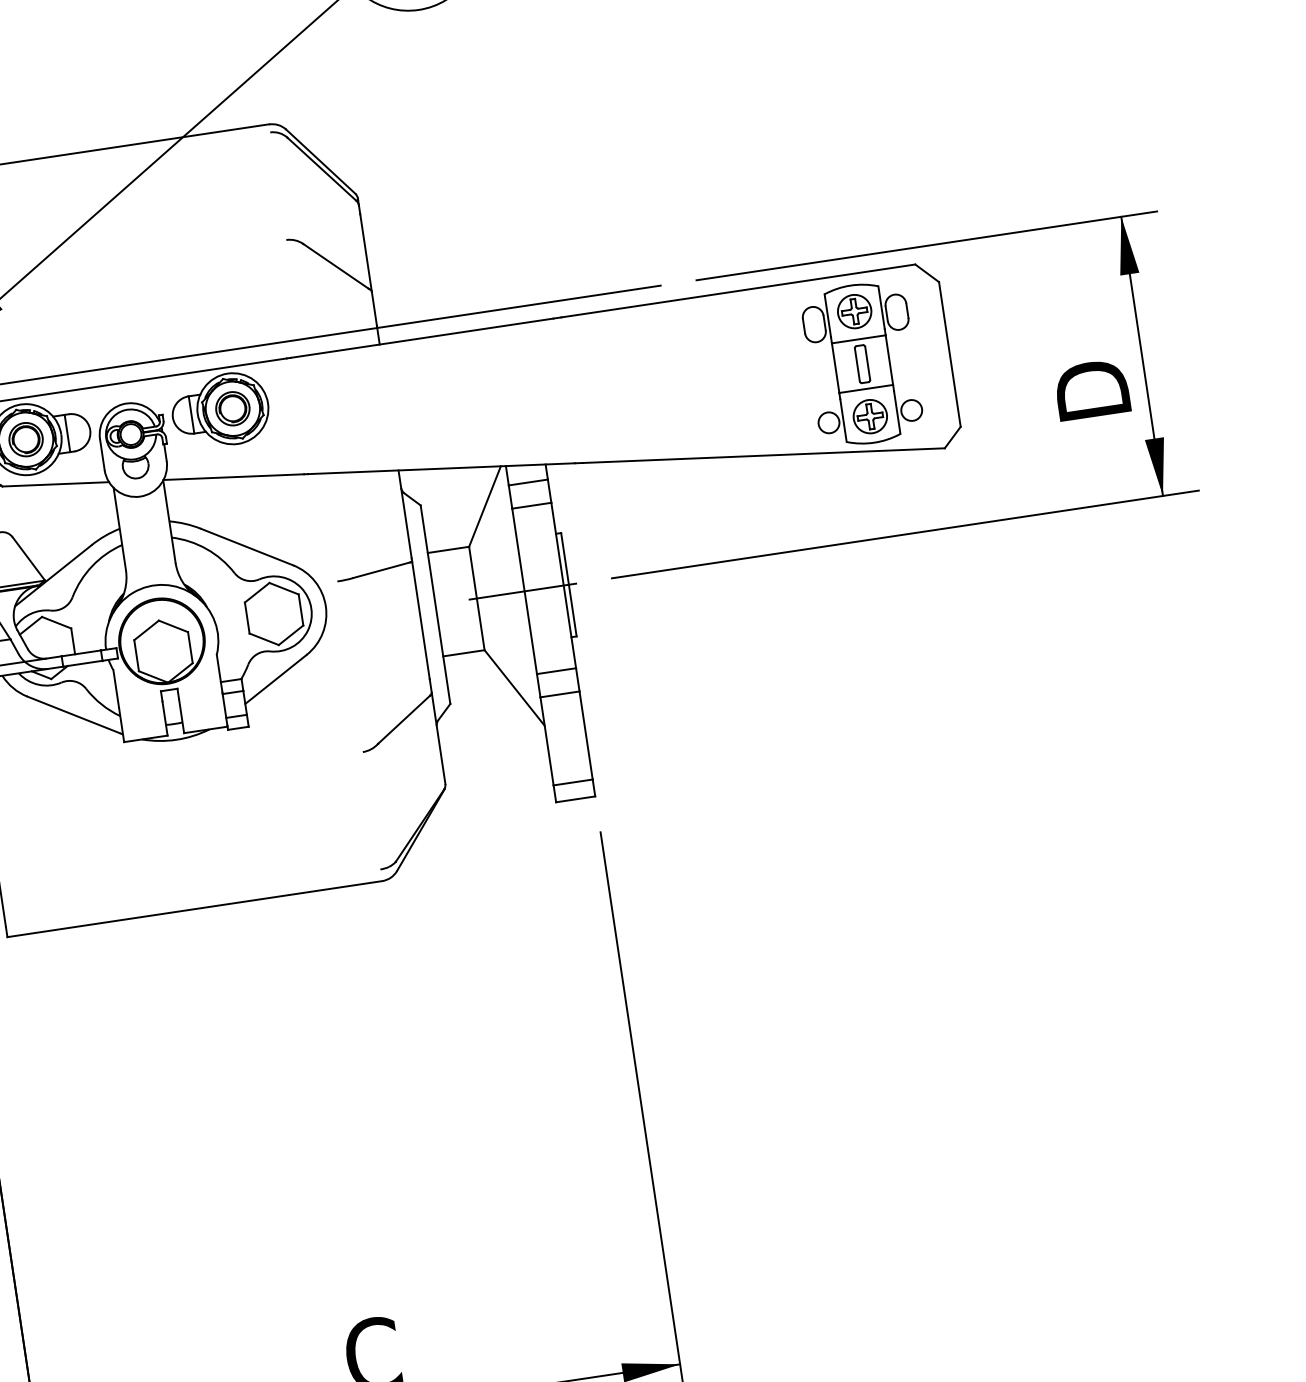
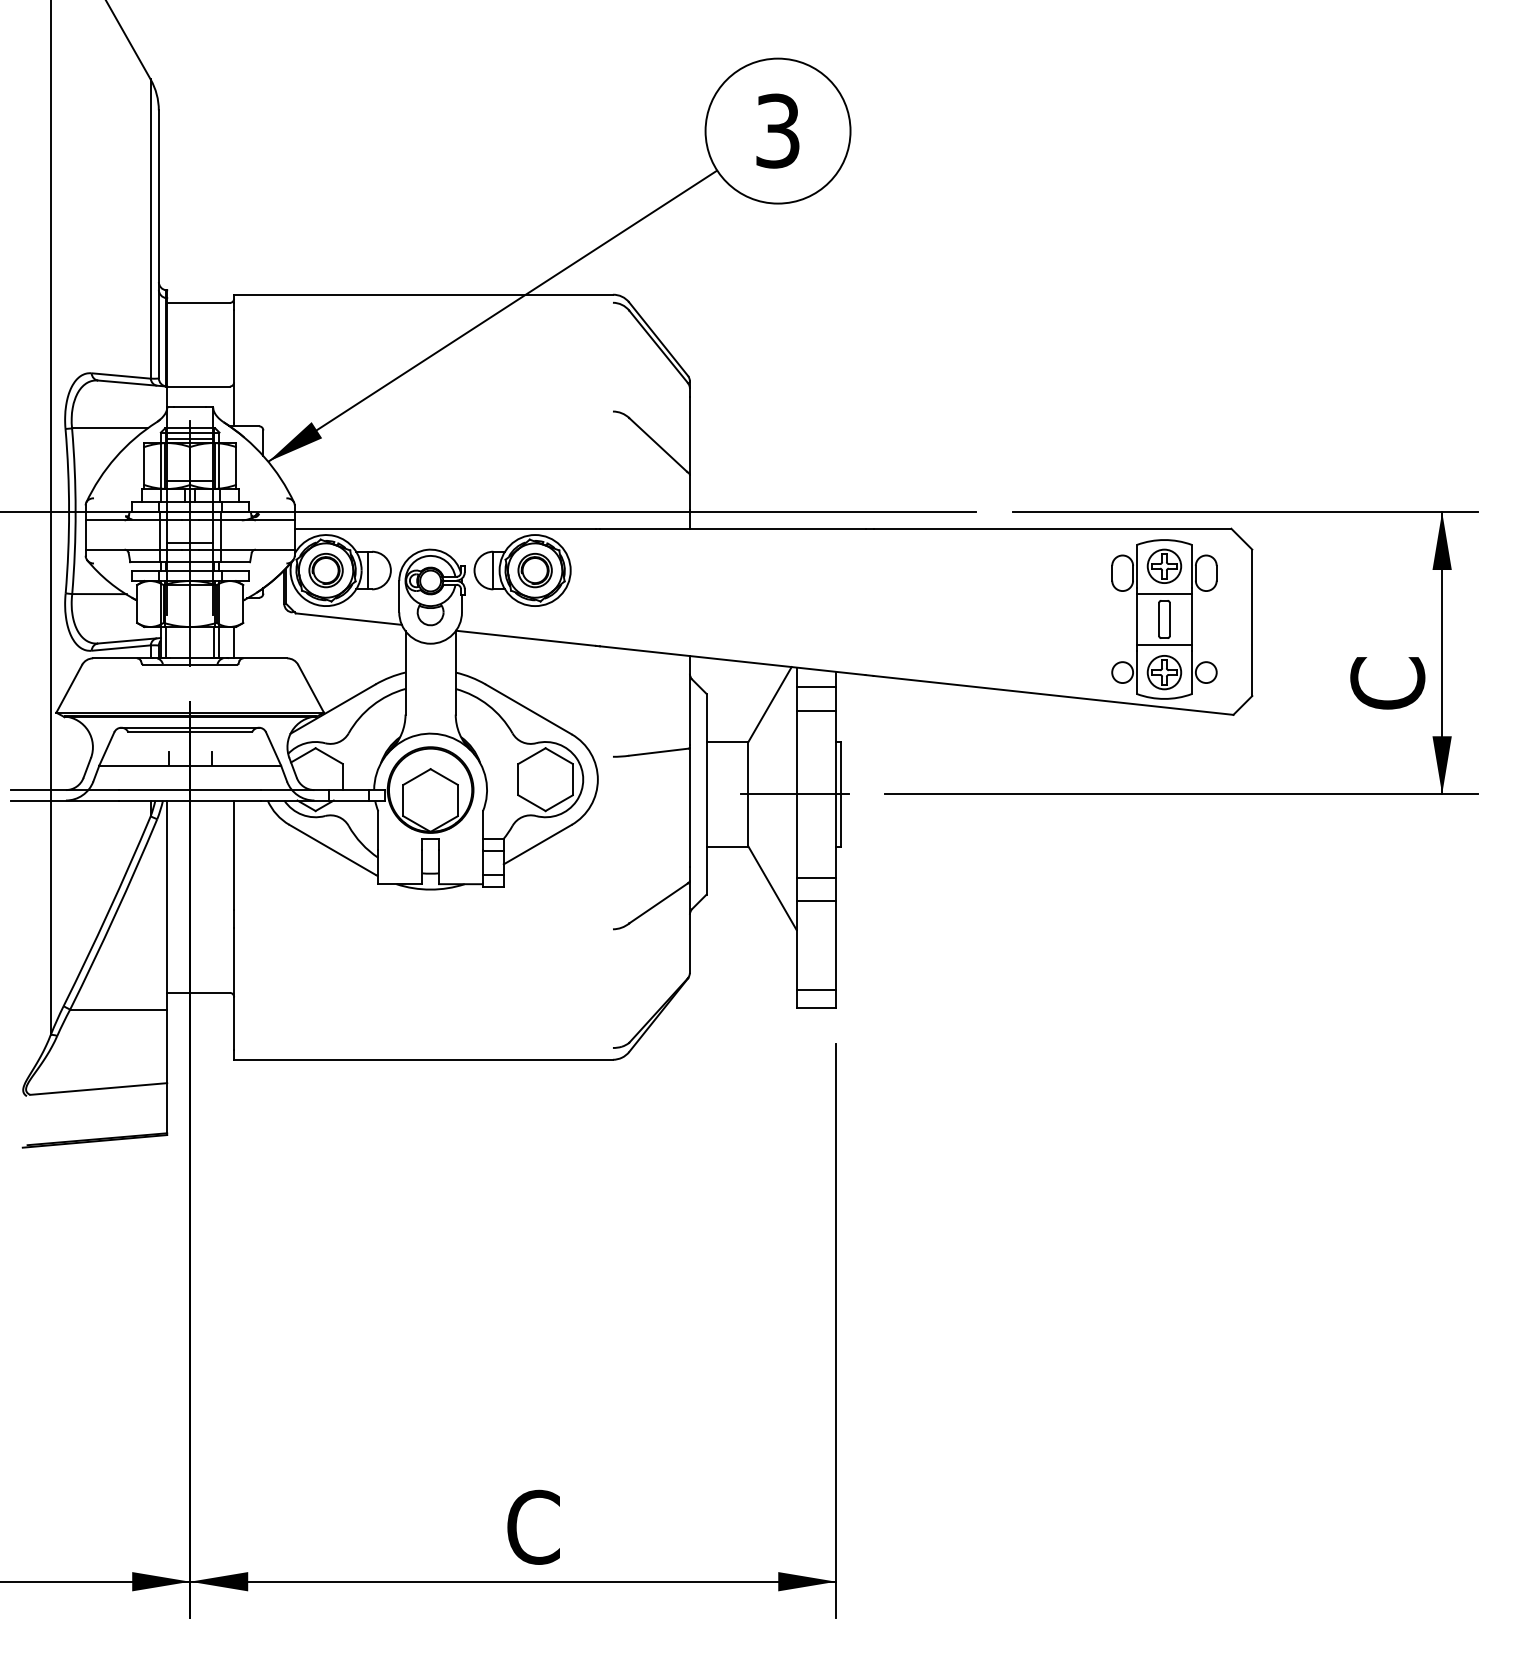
text: (1092, 391) -> (1387, 680), D -> C

